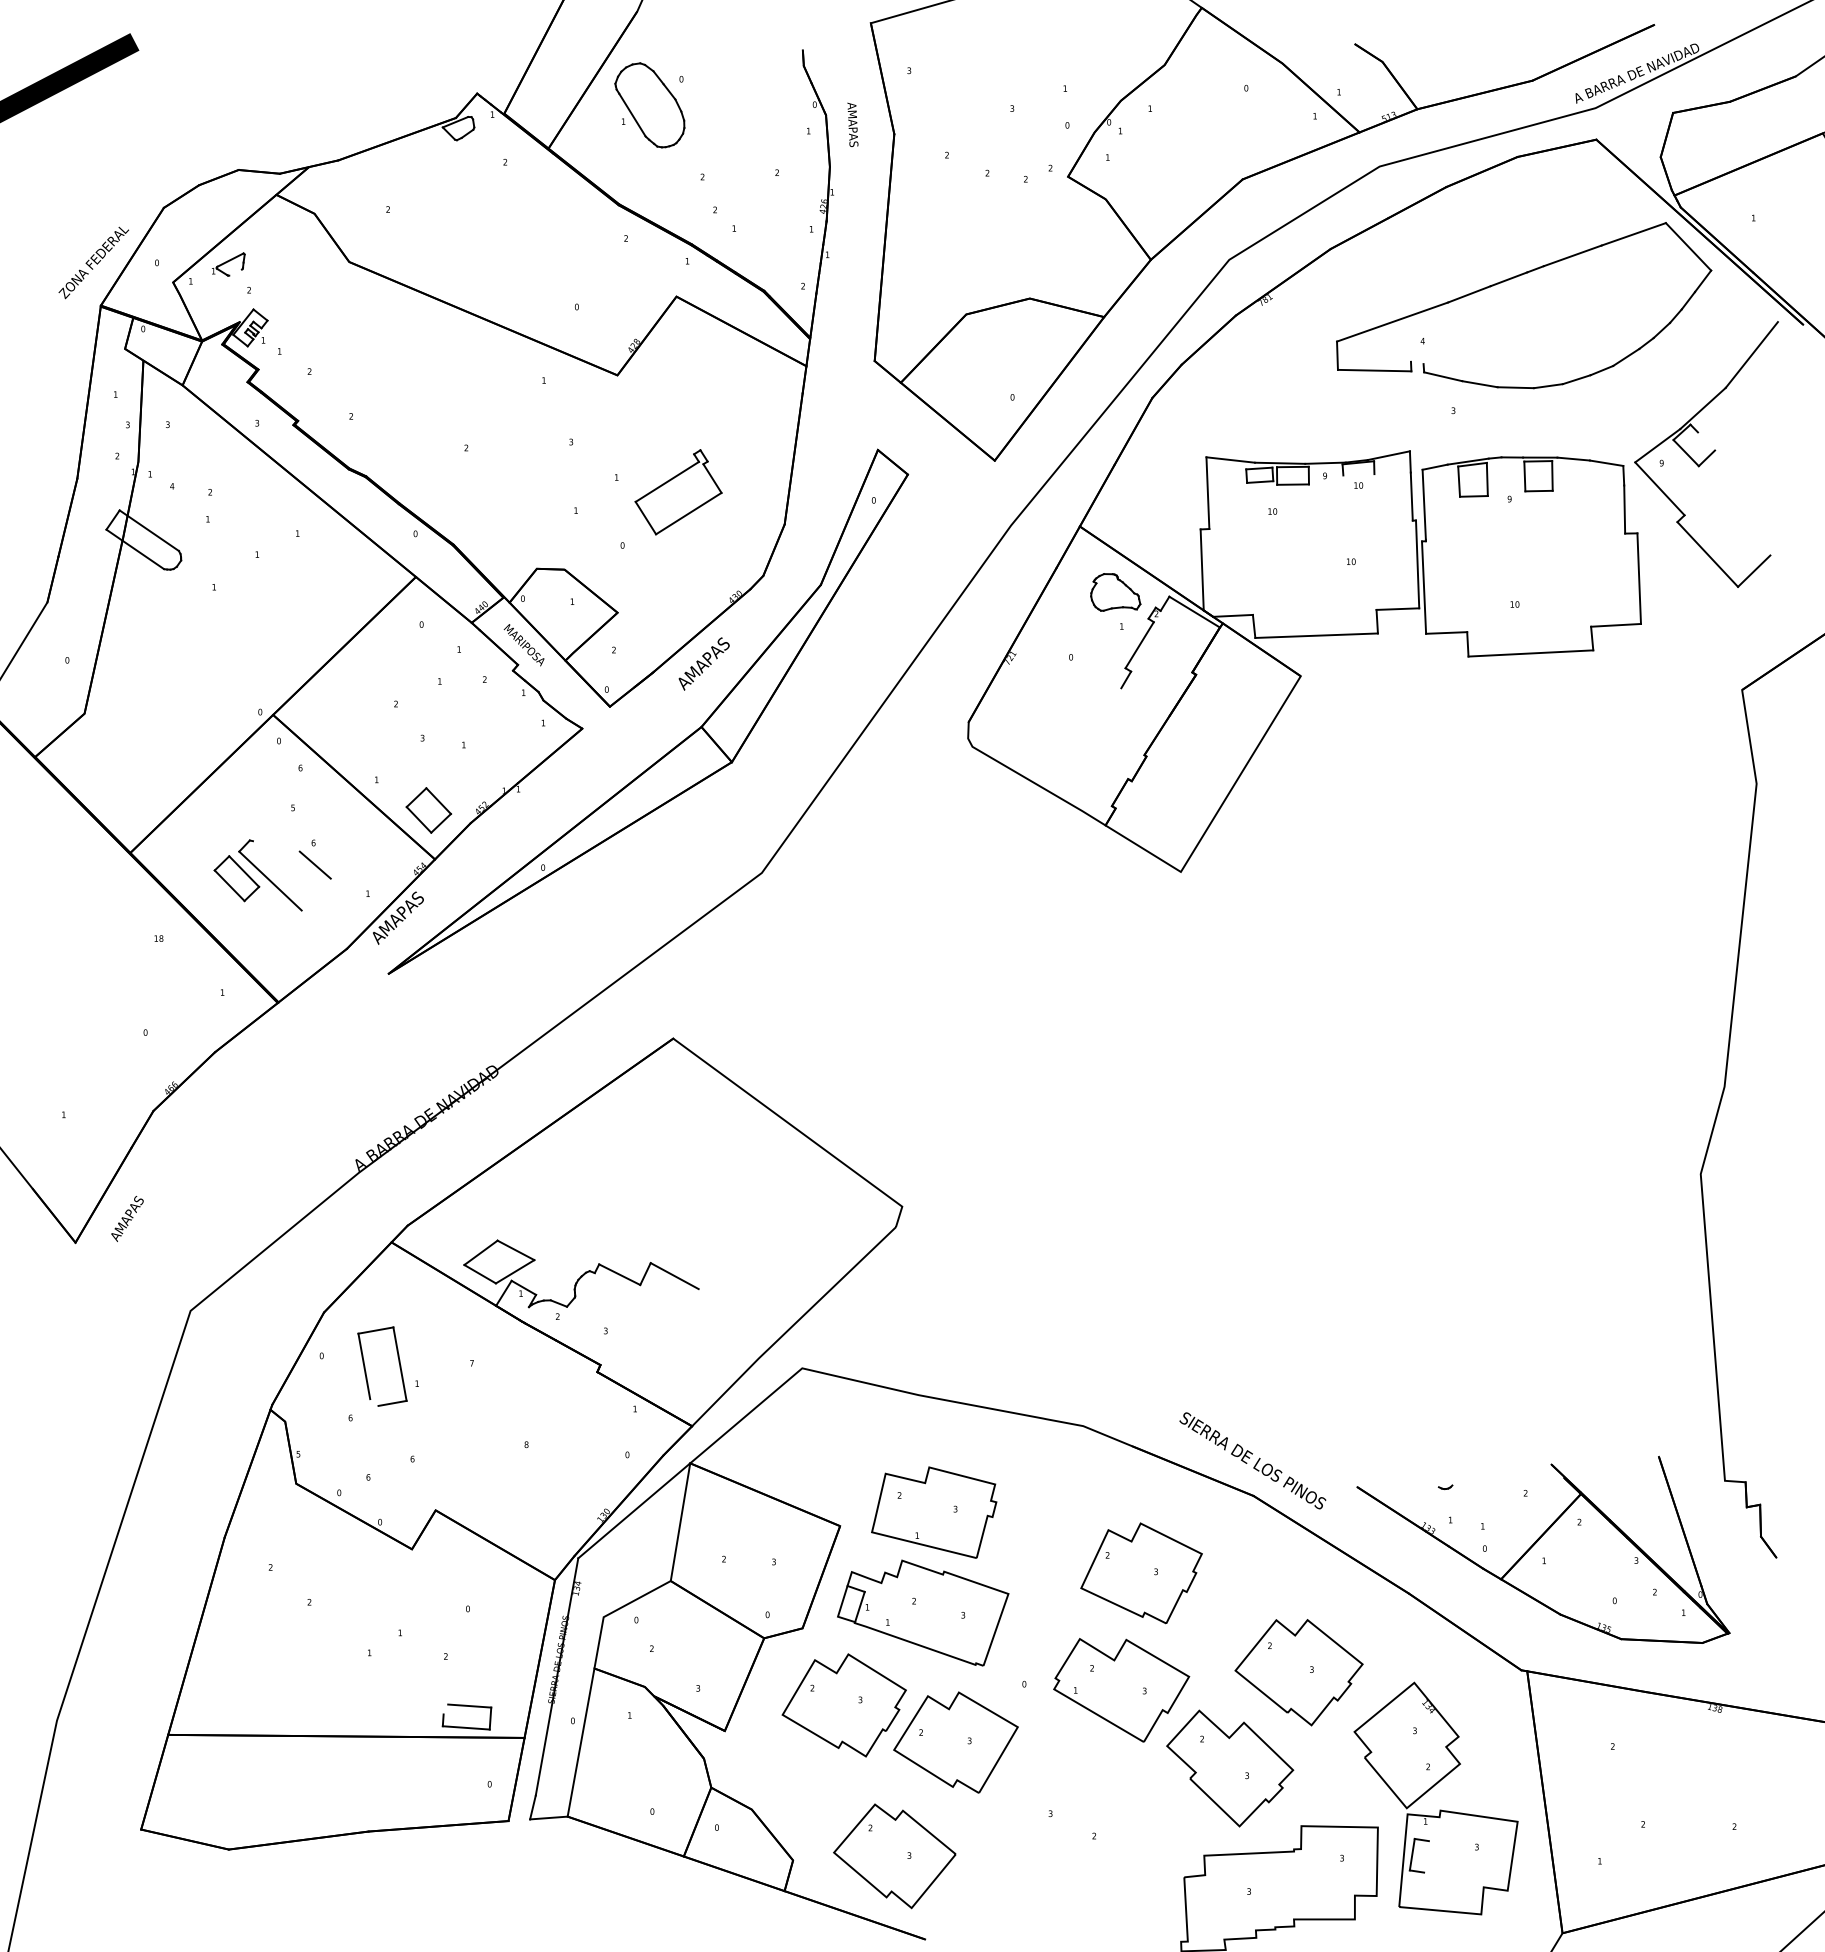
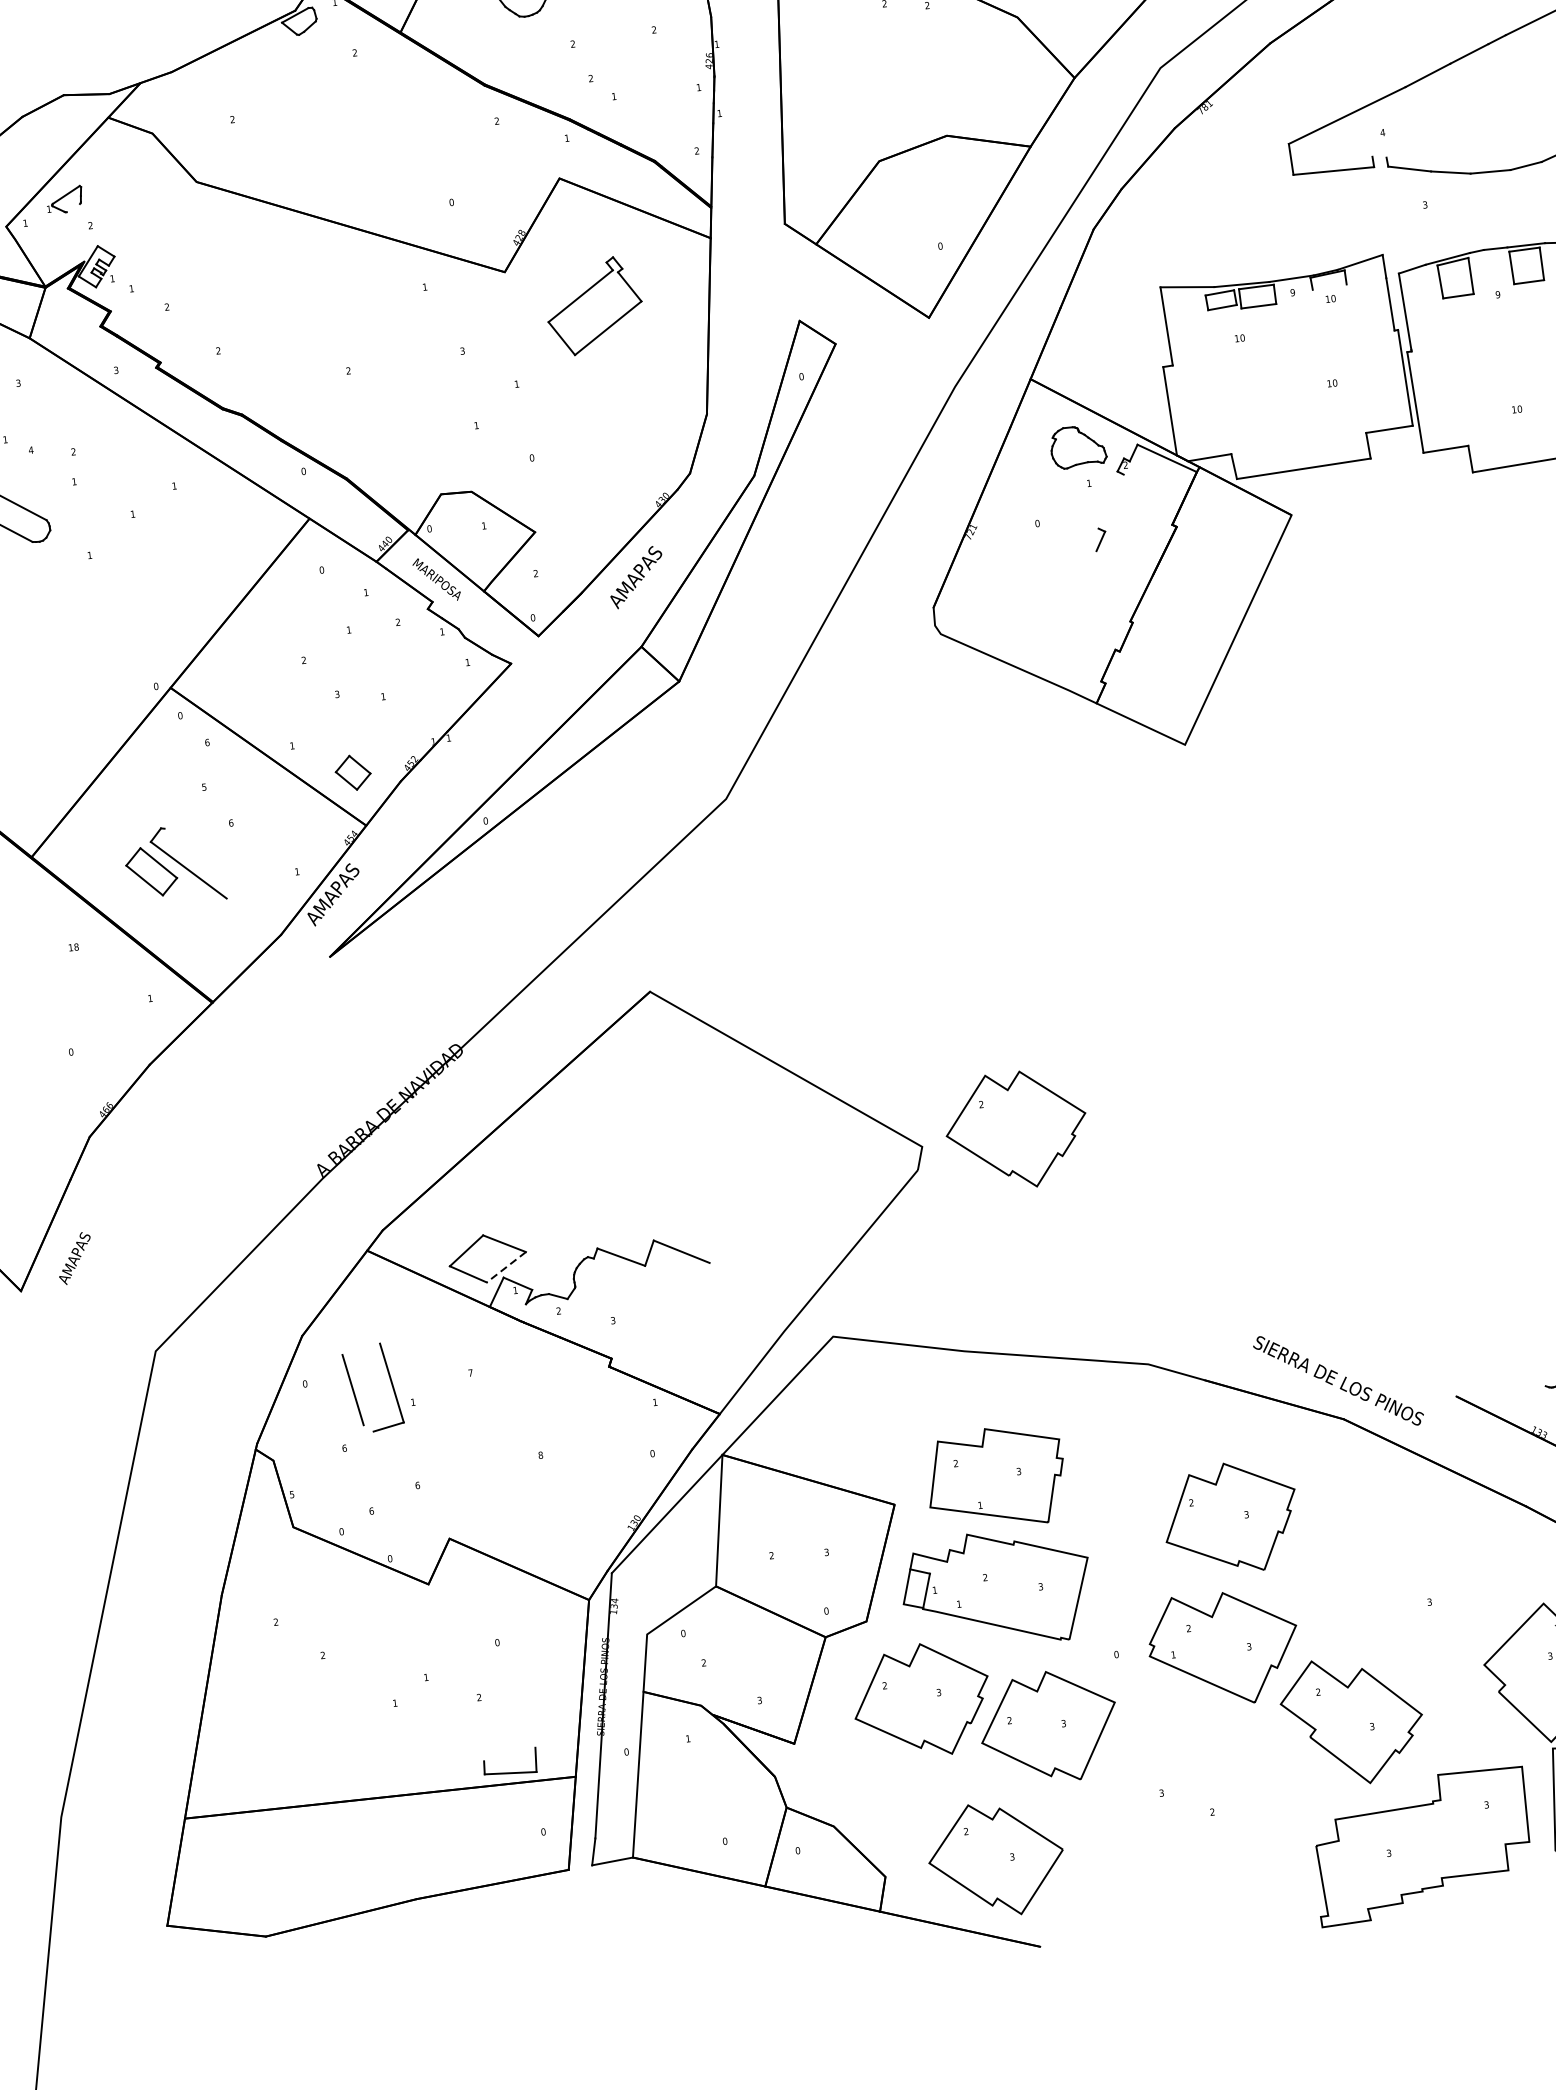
part: (678, 492) -> (594, 306), moved
line: (1139, 645) -> (1110, 501), removed
part: (428, 810) -> (352, 772), size x0.7
line: (314, 864) -> (234, 846), removed
line: (514, 1272) -> (505, 1268), solid -> dashed
line: (375, 1330) -> (360, 1349), removed
part: (1298, 1672) -> (1016, 1130), moved
line: (469, 1705) -> (511, 1748), removed

